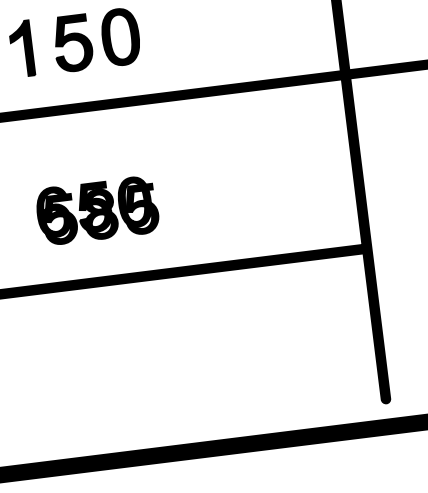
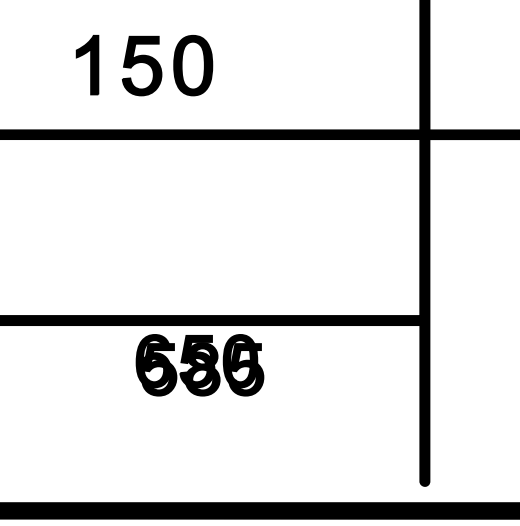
part: (97, 210) -> (199, 365), moved

